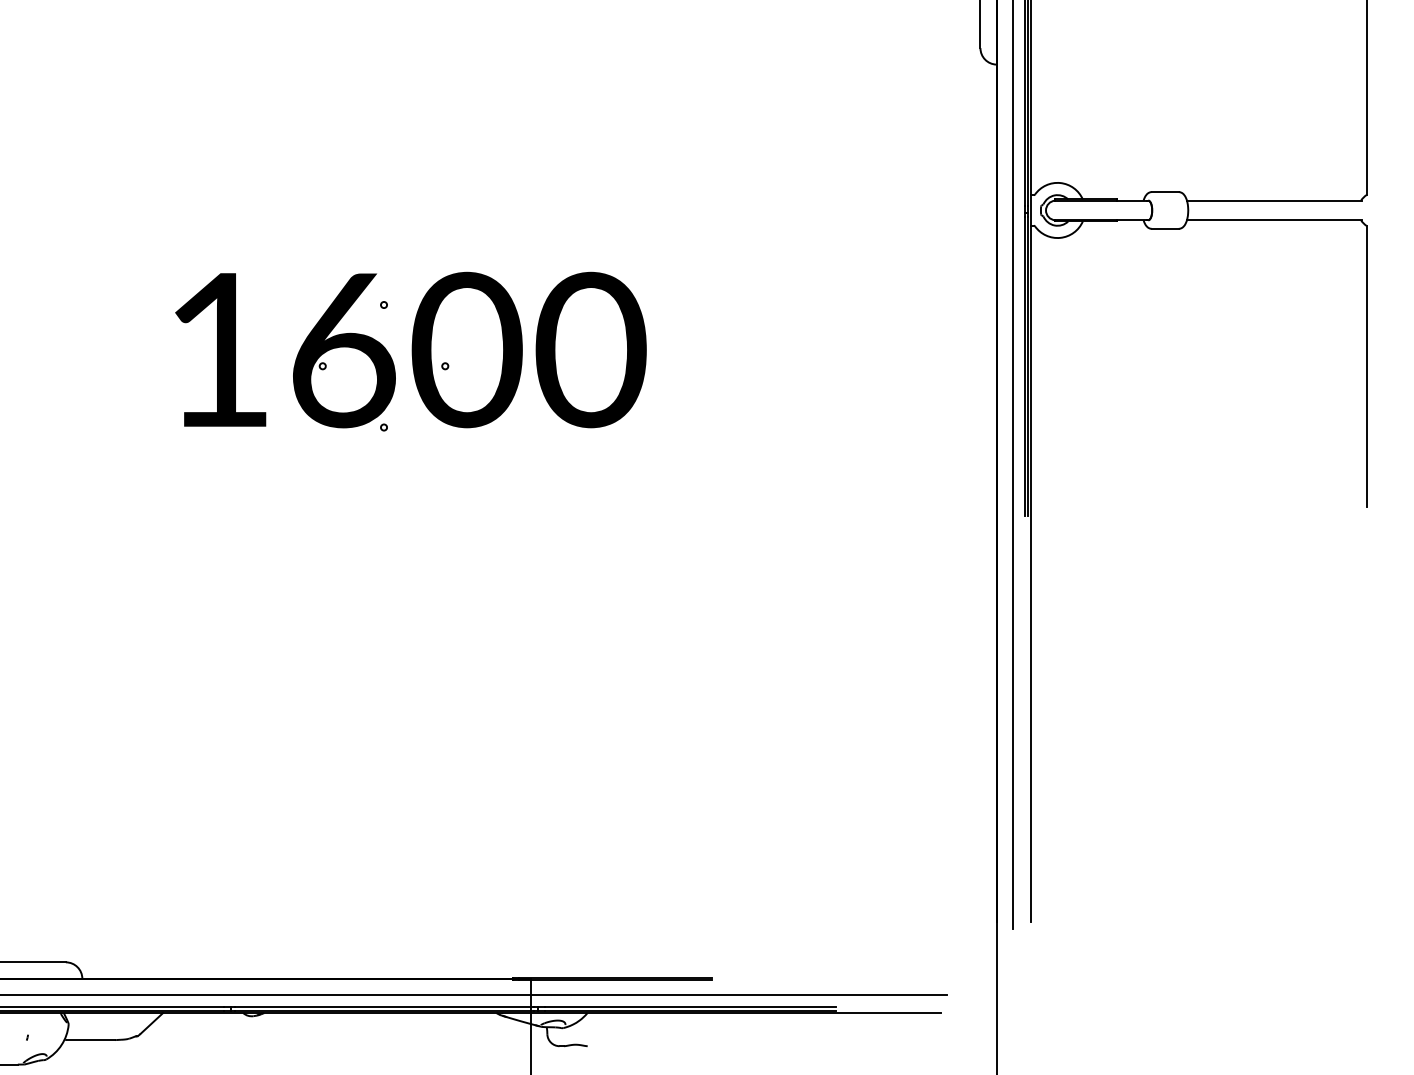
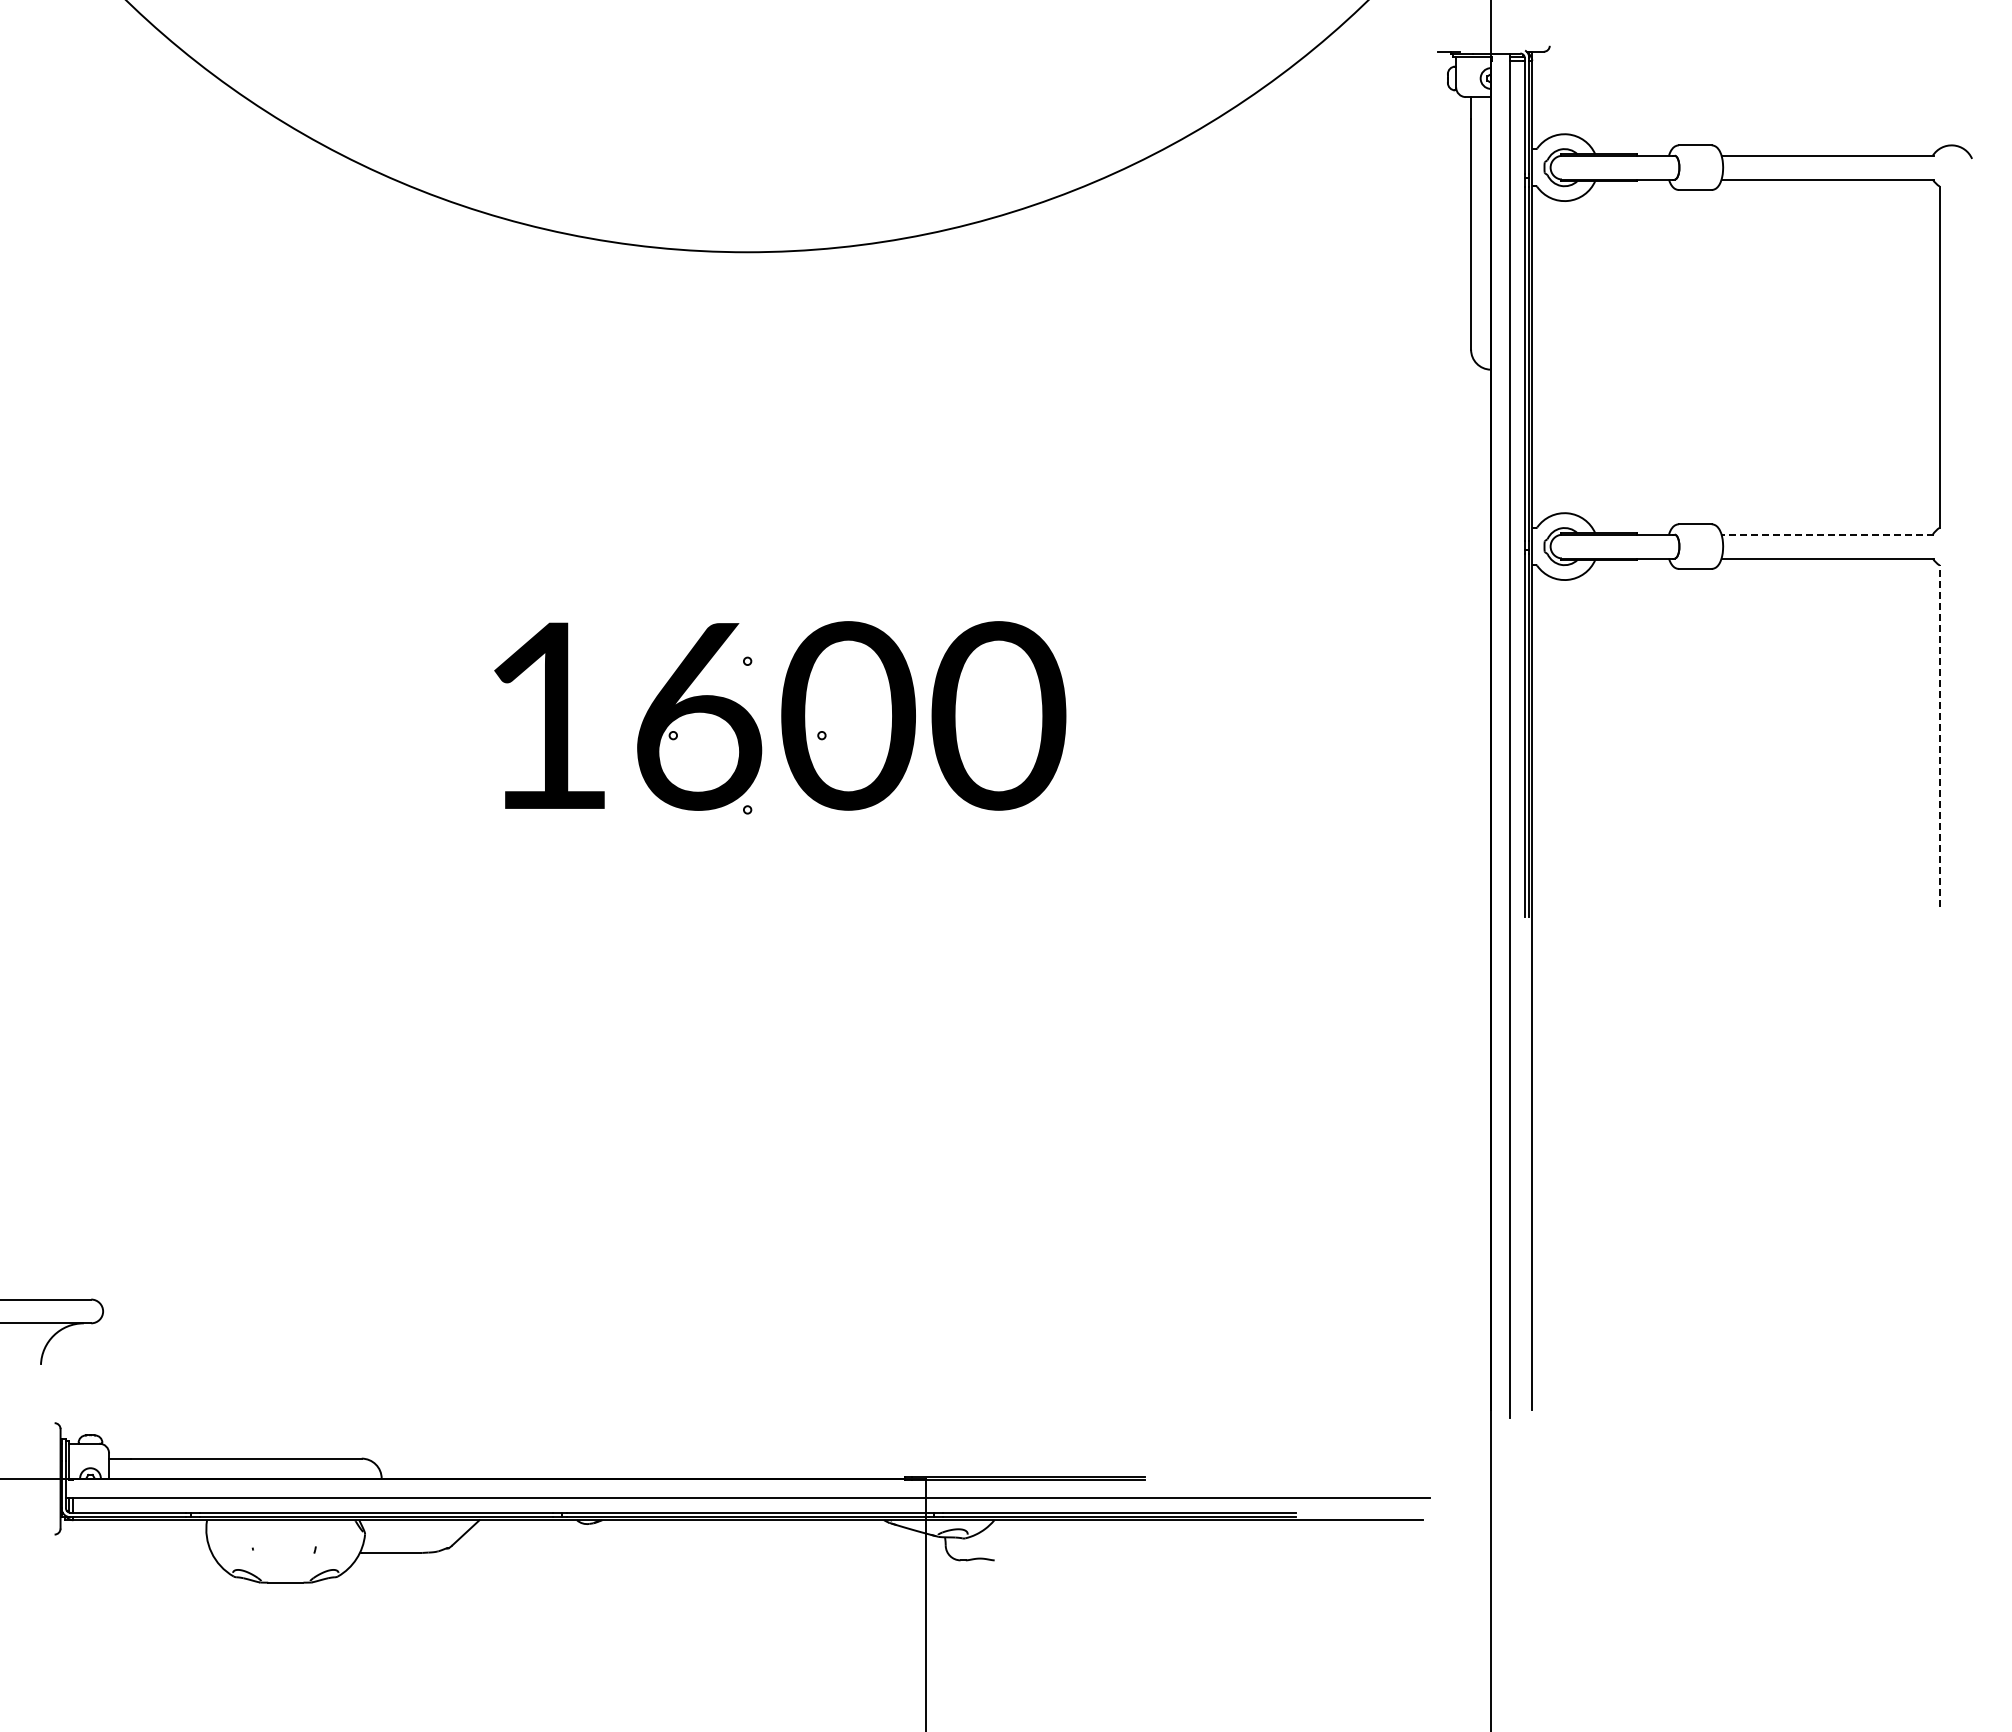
line: (1274, 200) -> (1827, 534), solid -> dashed
line: (1366, 367) -> (1939, 736), solid -> dashed

